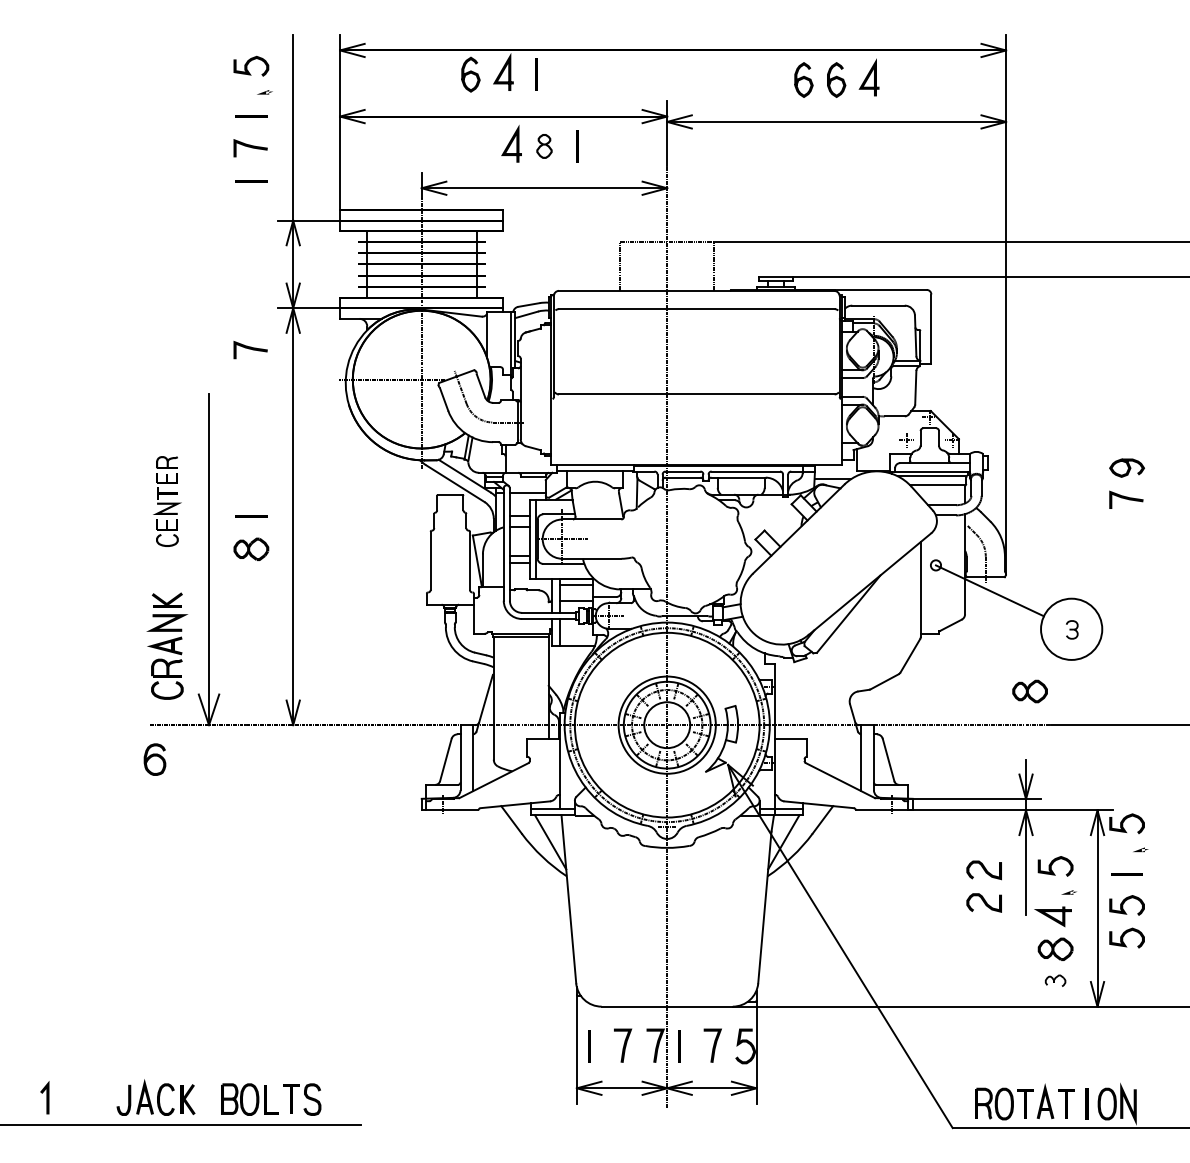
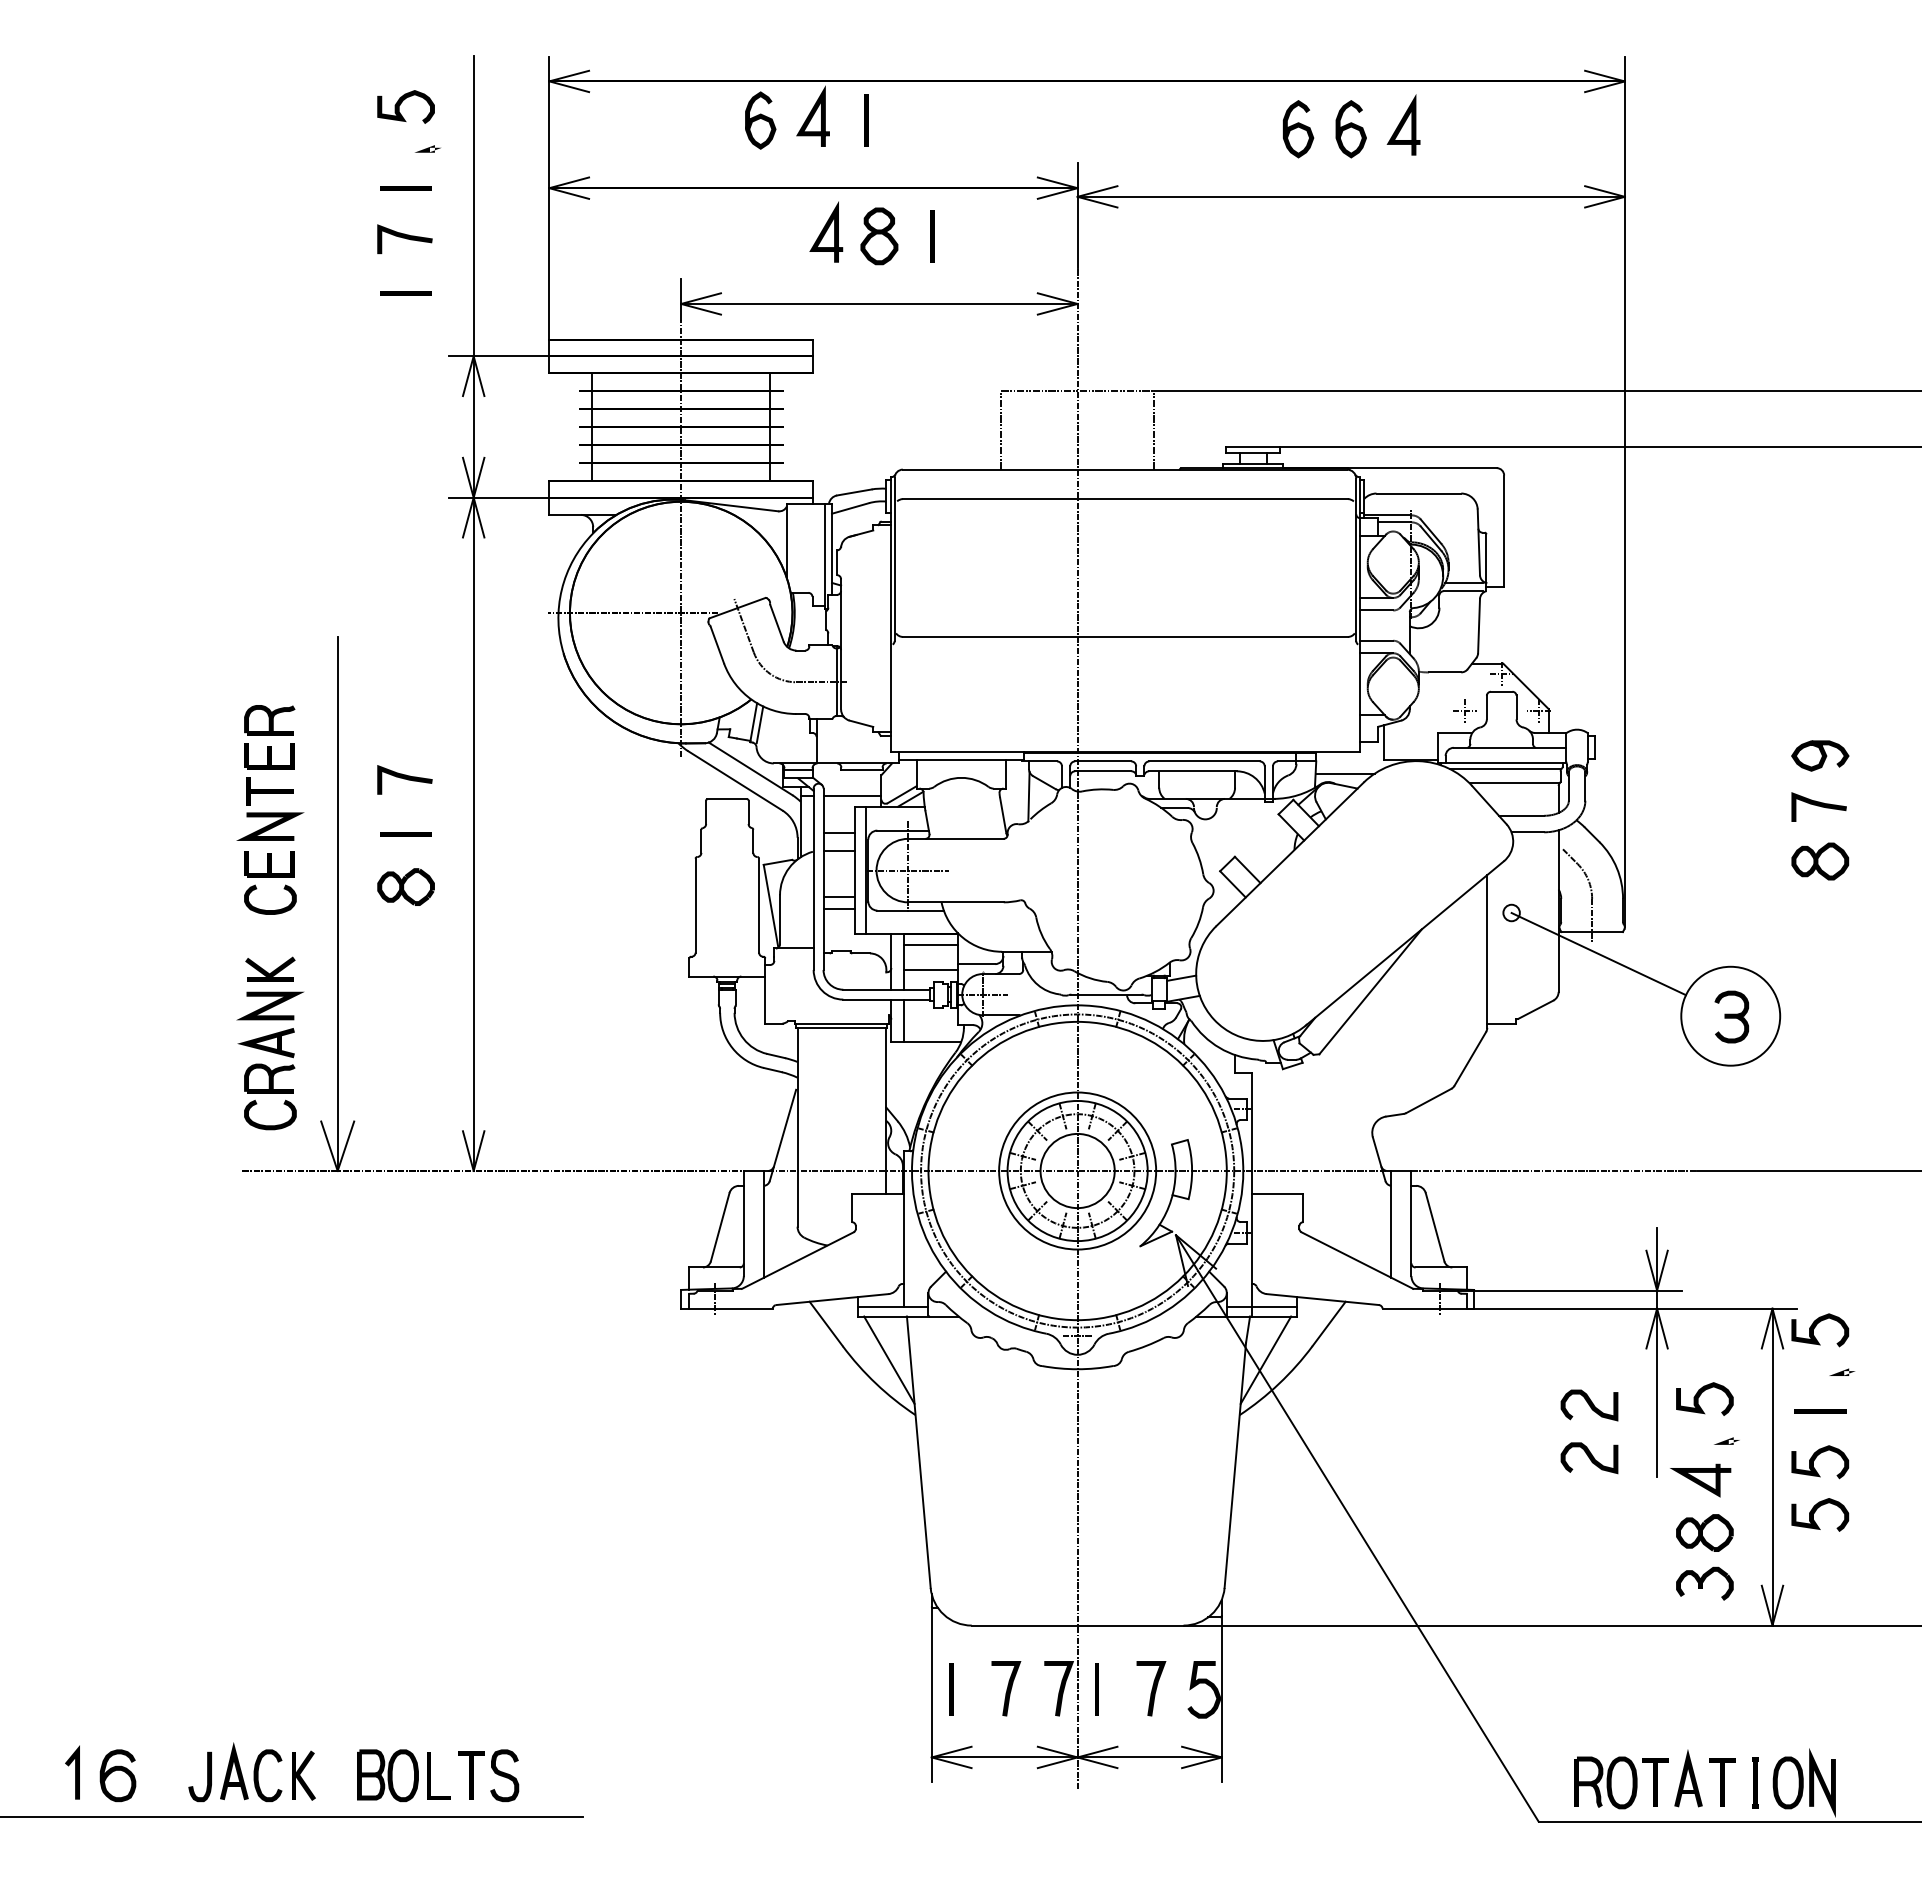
part: (544, 146) -> (879, 236), size x1.43
curve: (250, 349) -> (404, 779), moved
part: (167, 501) -> (270, 809), size x1.43
part: (1071, 629) -> (1730, 1016), size x1.67
part: (1029, 691) -> (1819, 861), moved
curve: (152, 757) -> (113, 1772), moved
part: (1055, 980) -> (1704, 1583), size x1.67

